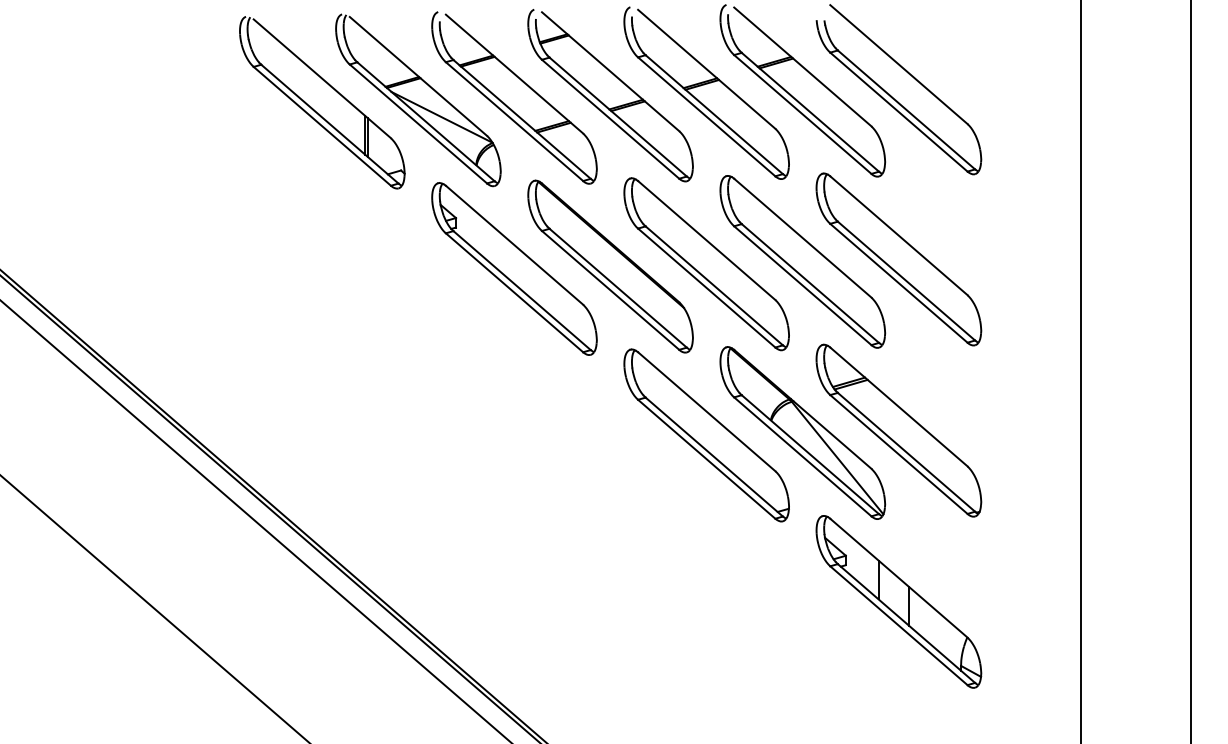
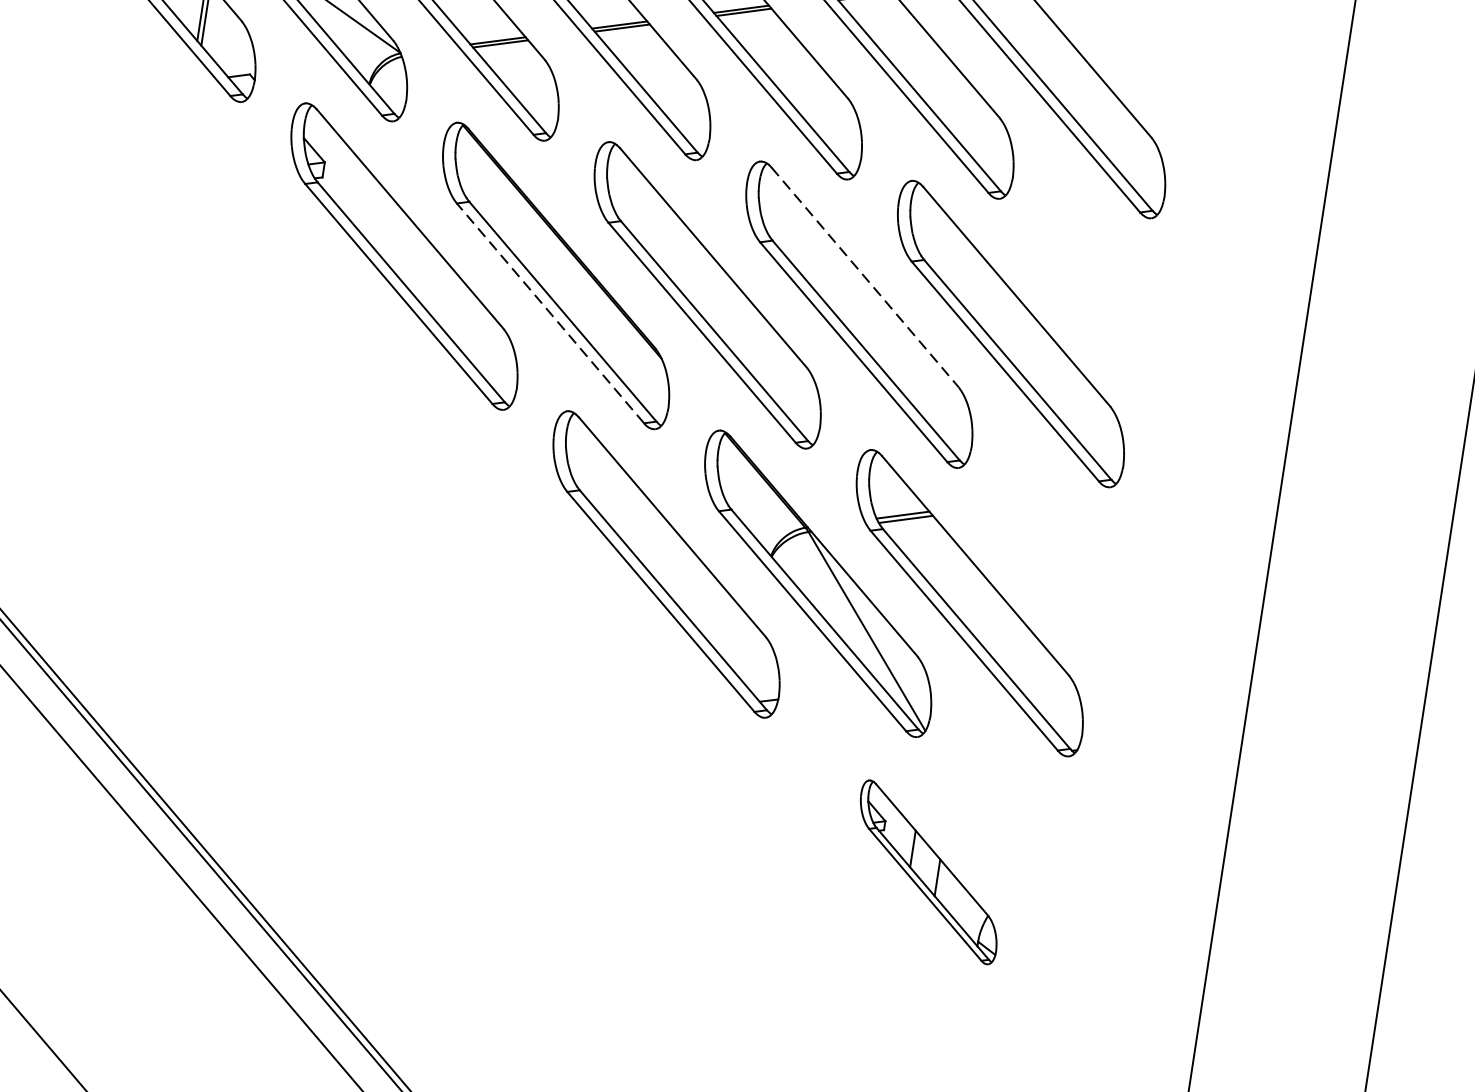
line: (802, 238) -> (864, 277), solid -> dashed
line: (610, 290) -> (550, 313), solid -> dashed
part: (898, 601) -> (928, 871), size x0.6

